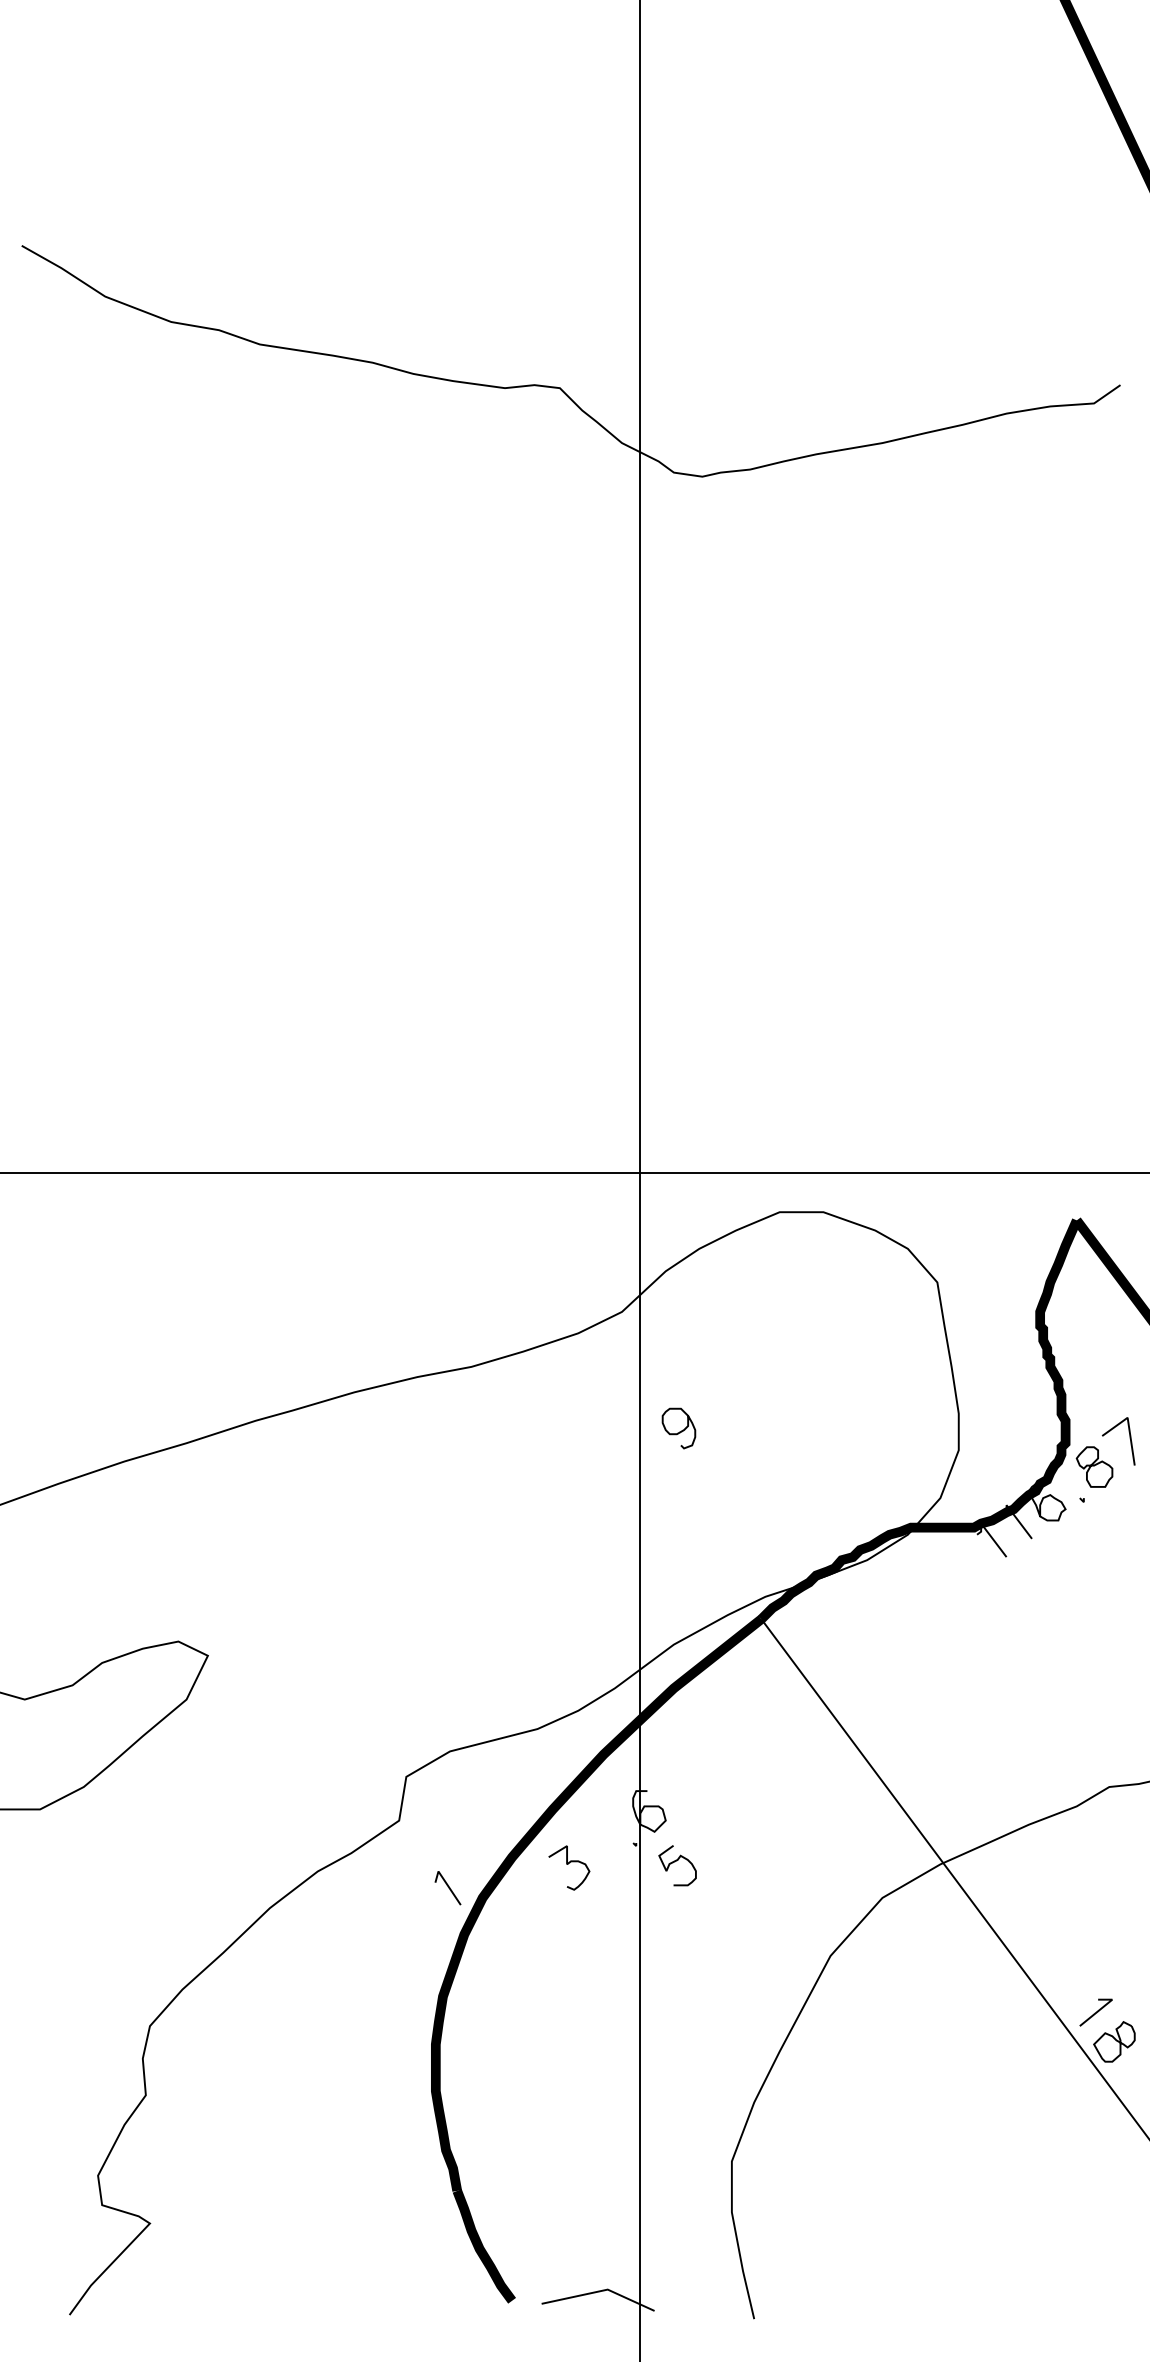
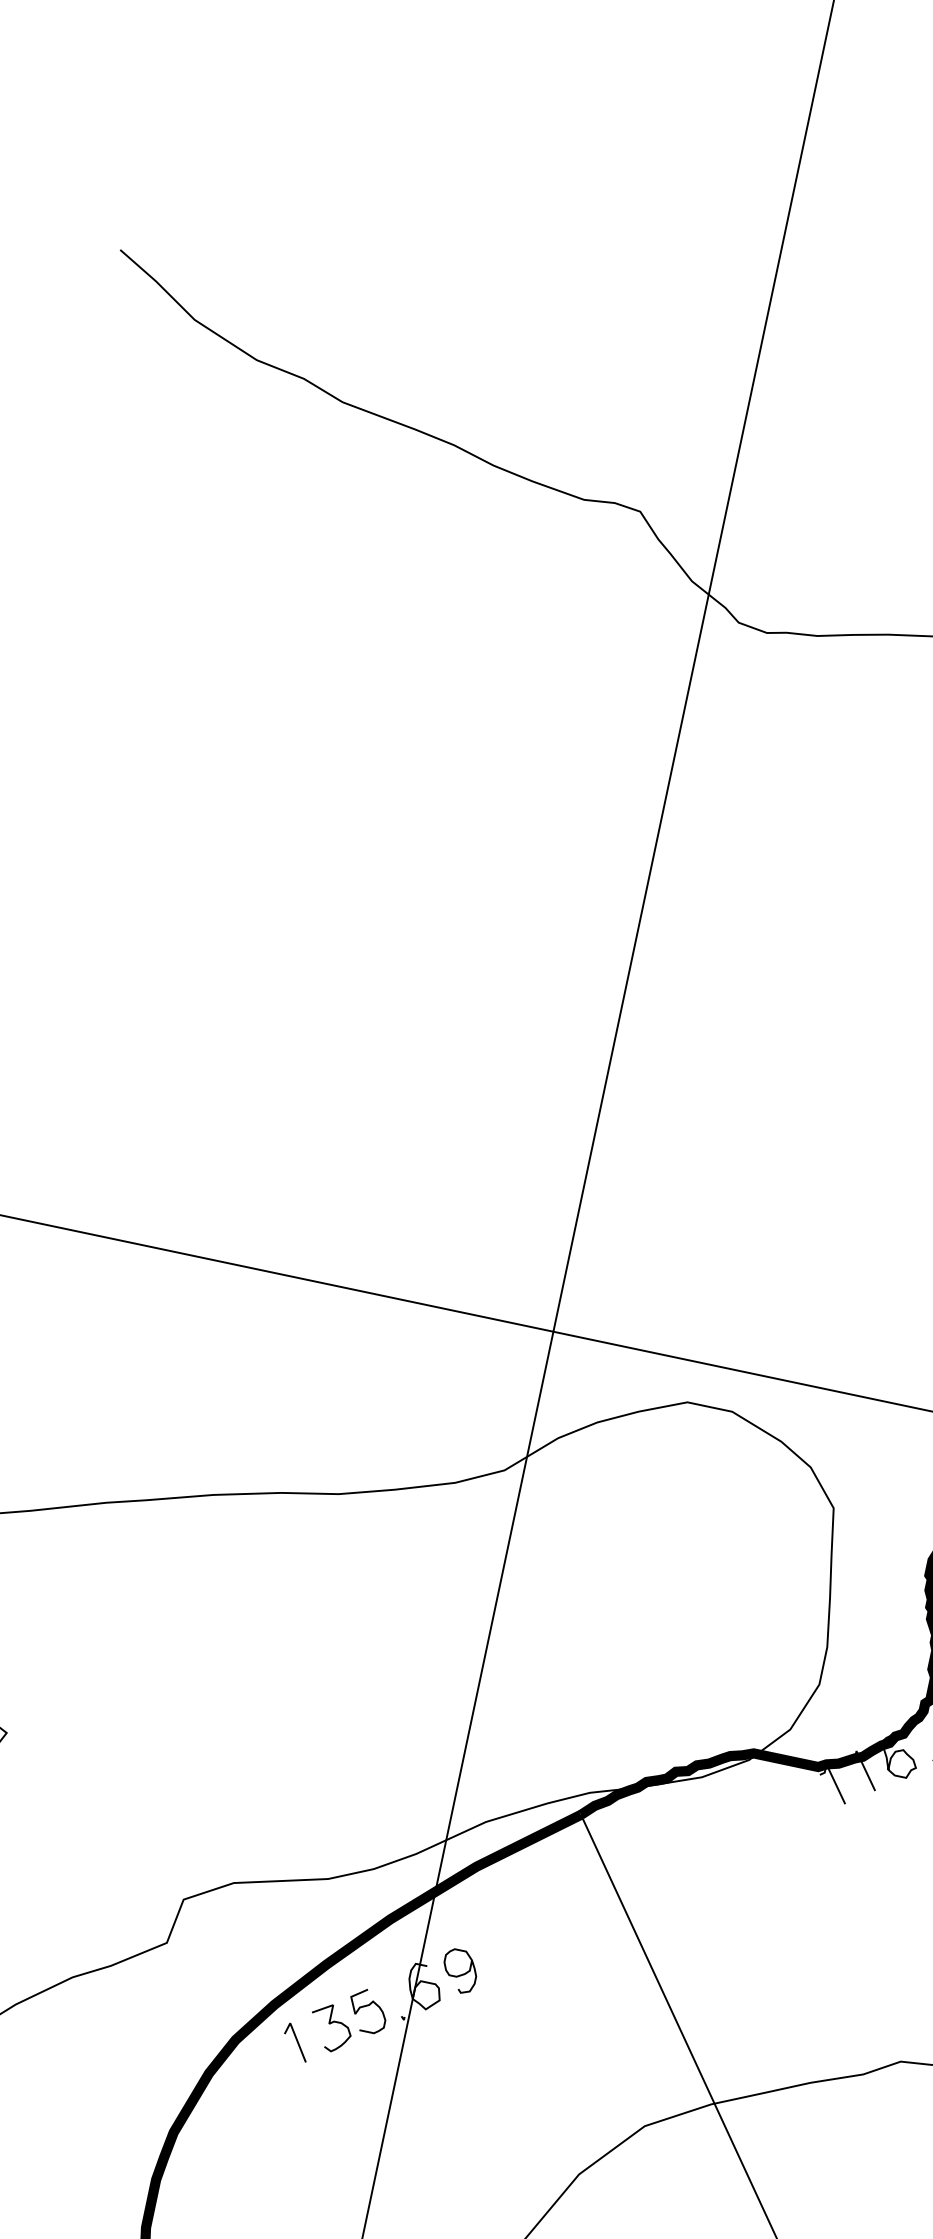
curve: (679, 1431) -> (459, 1974), moved
curve: (676, 1861) -> (367, 2006), moved
line: (448, 1888) -> (296, 2042), moved

